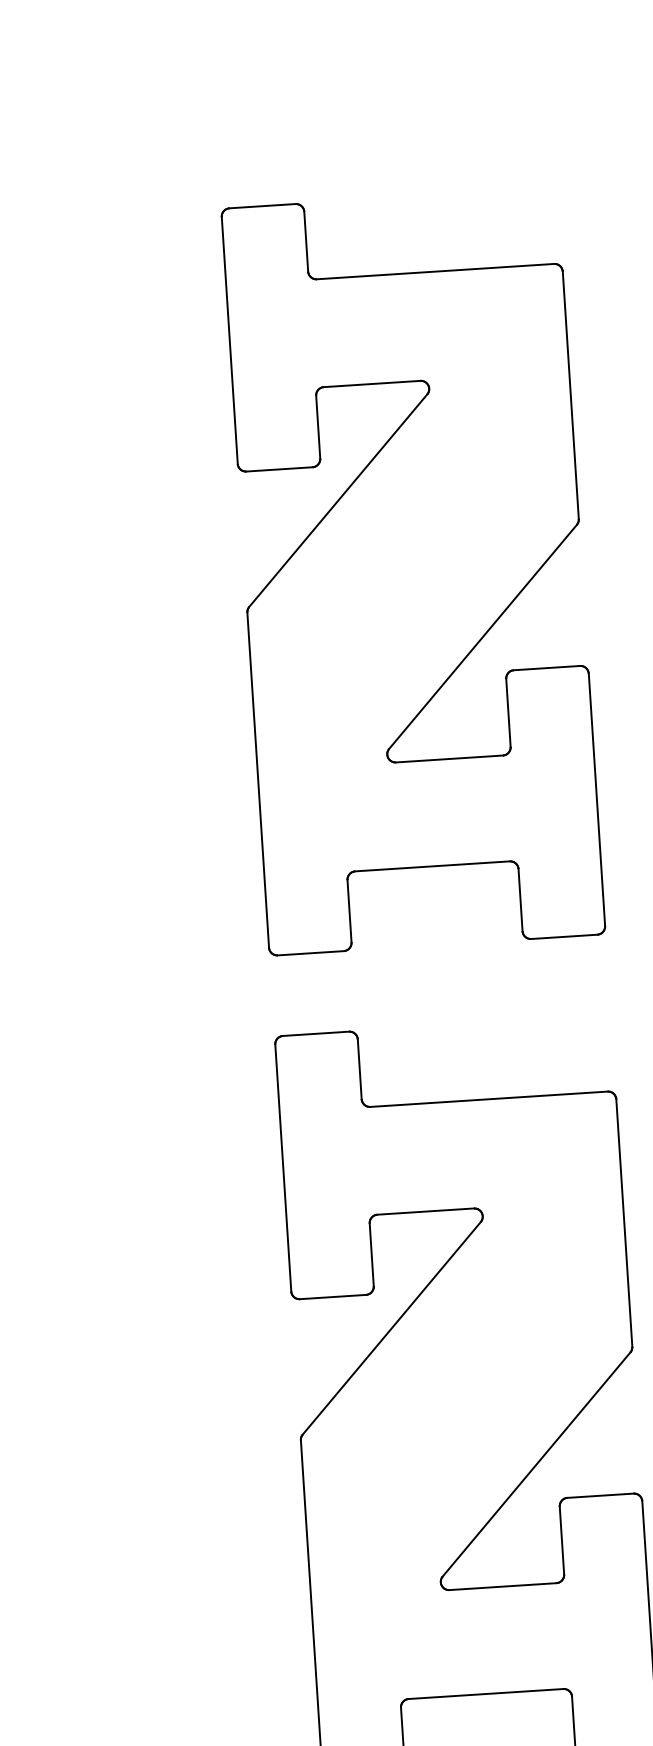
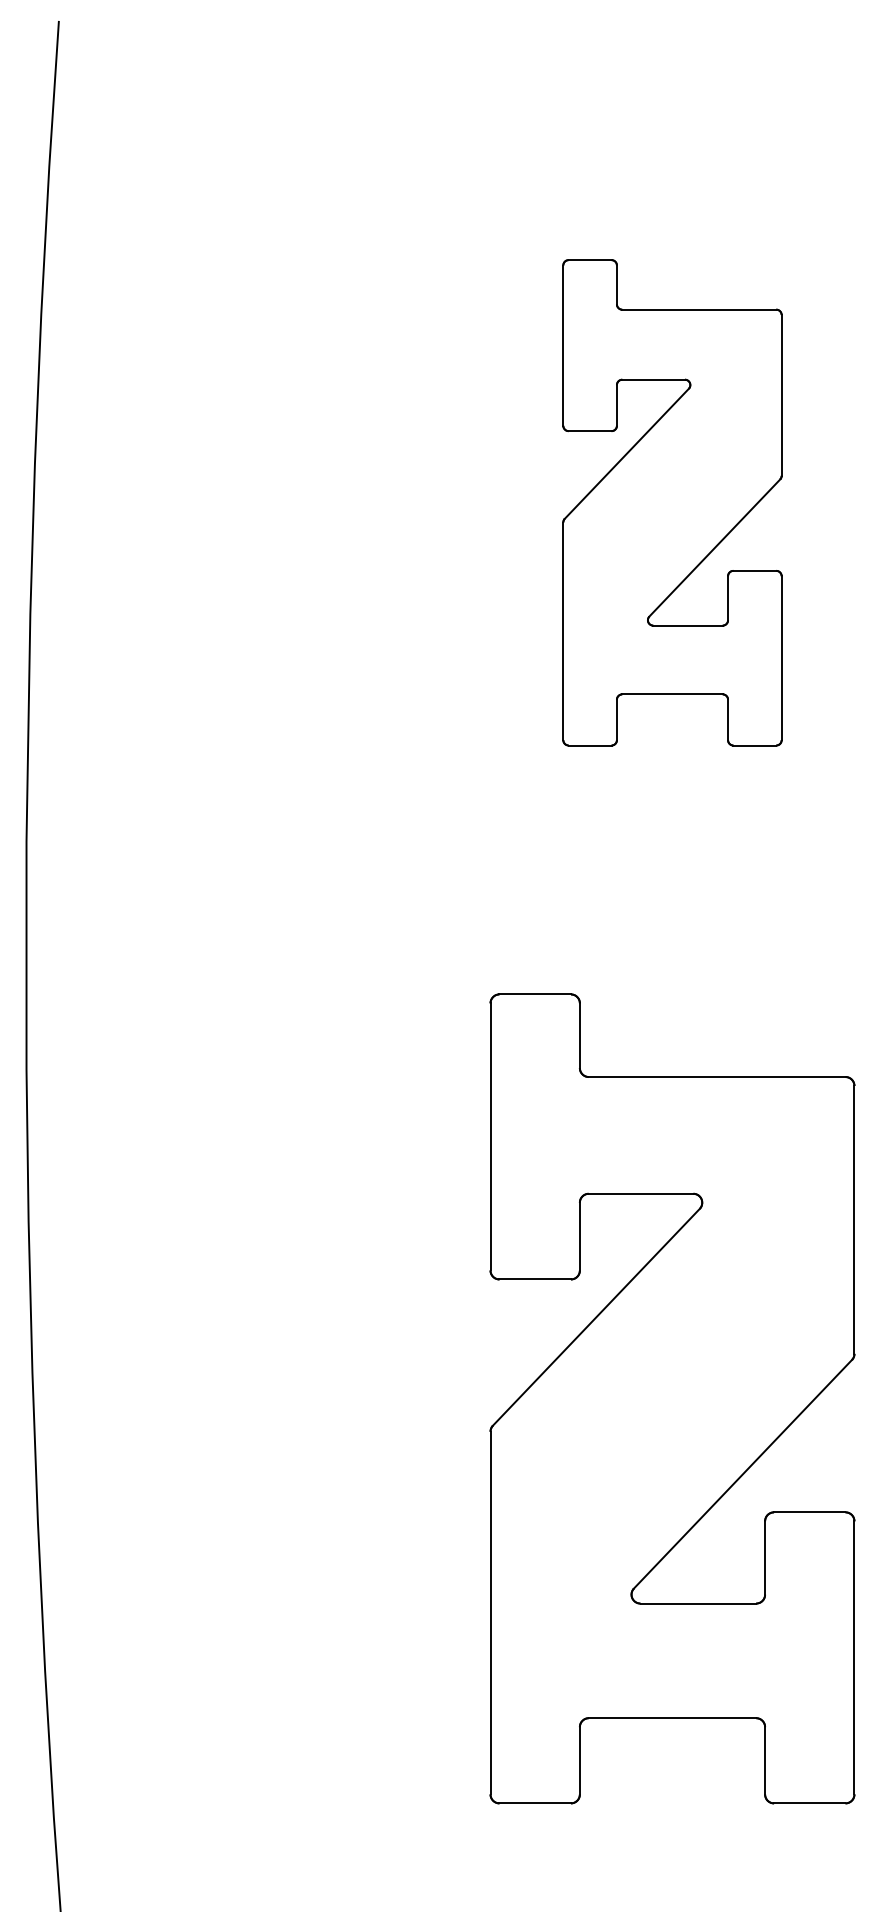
part: (413, 571) -> (672, 502), size x0.6

